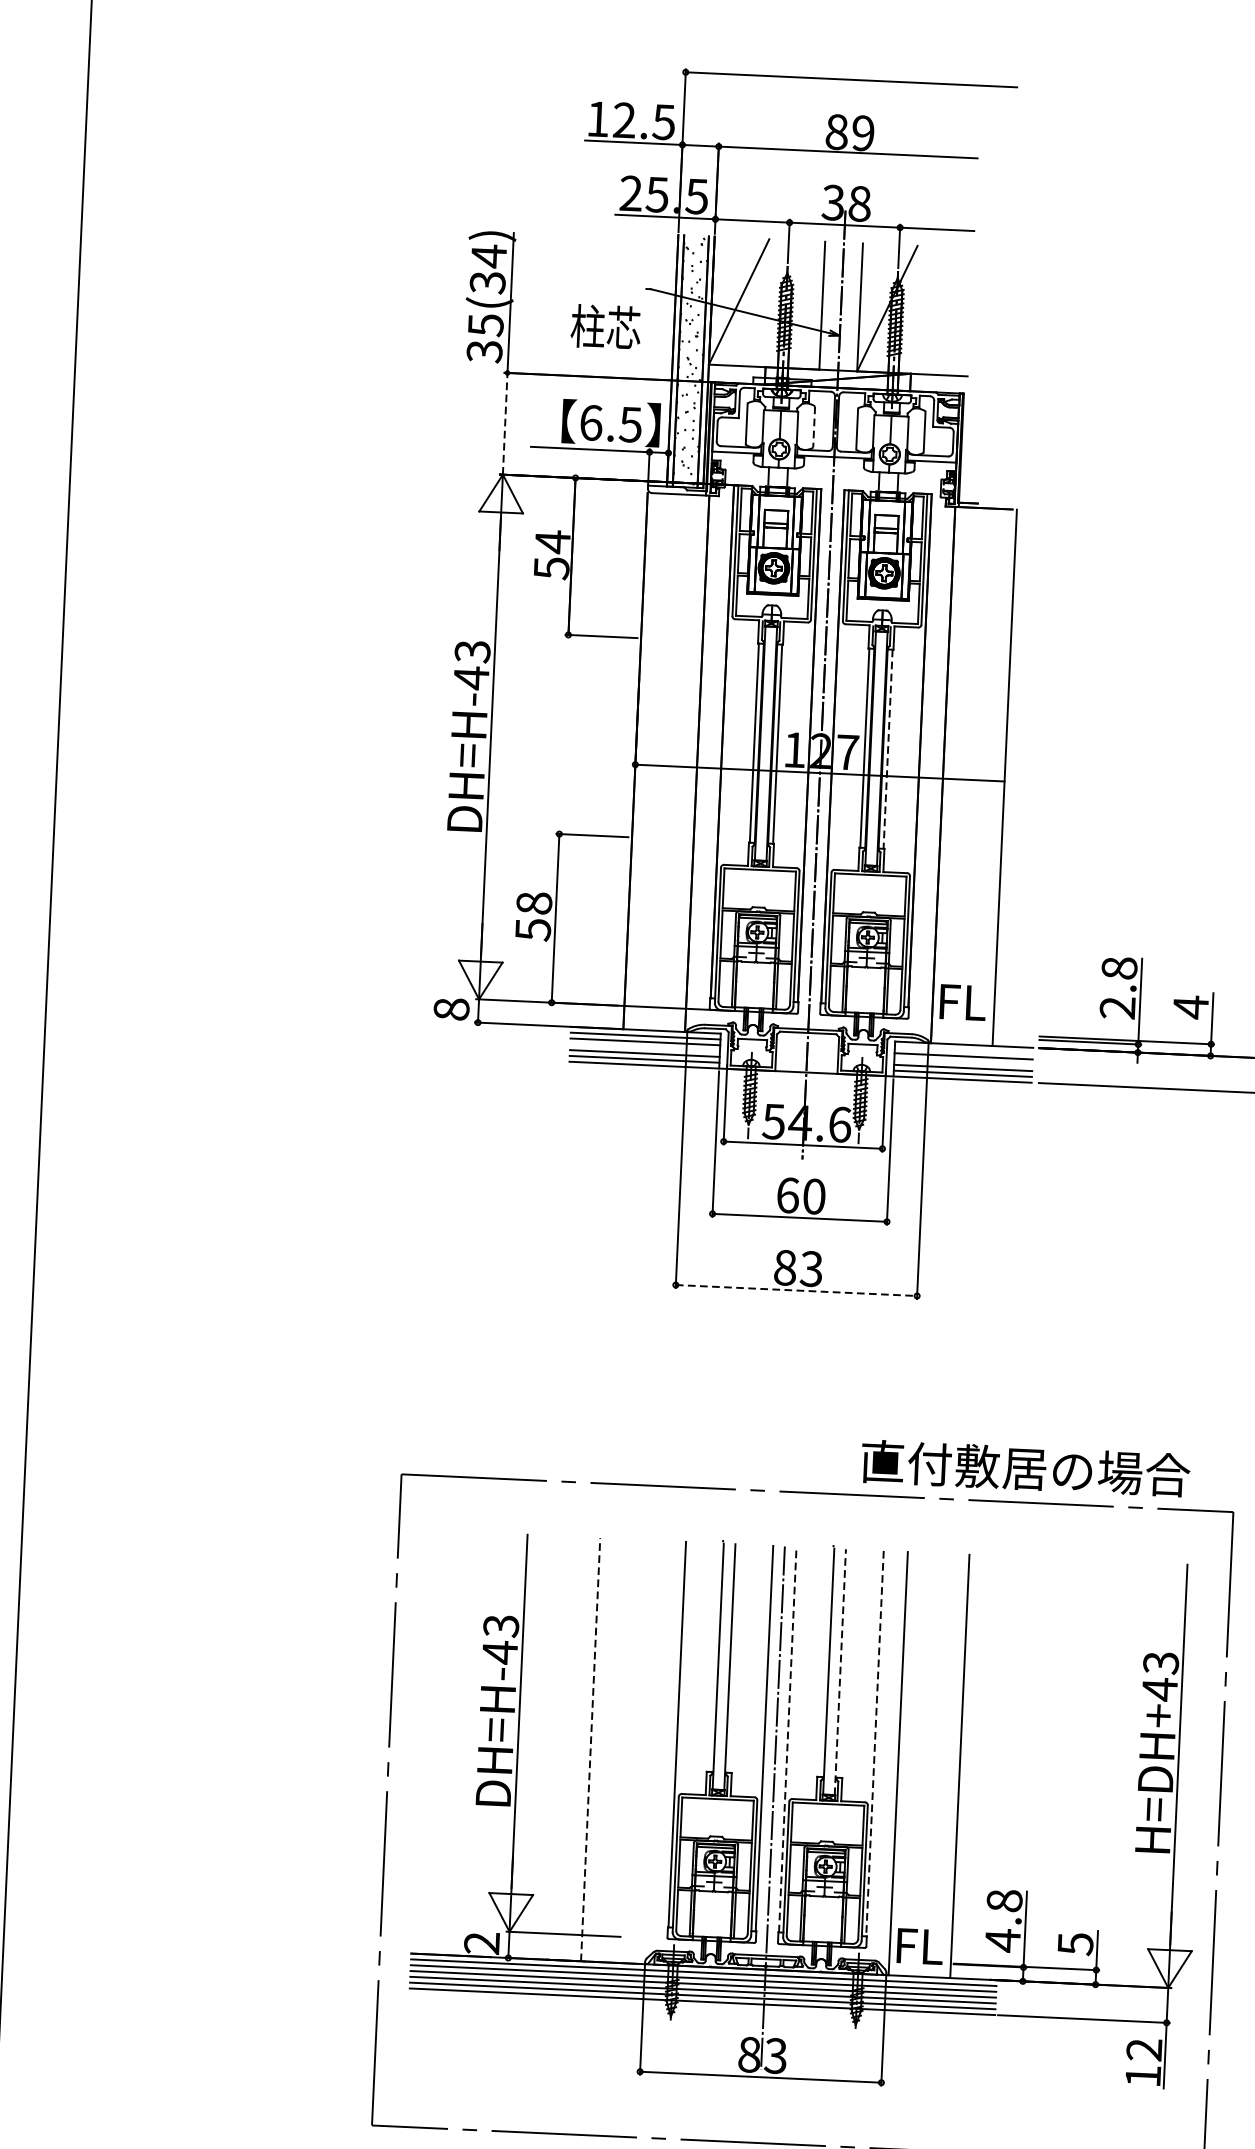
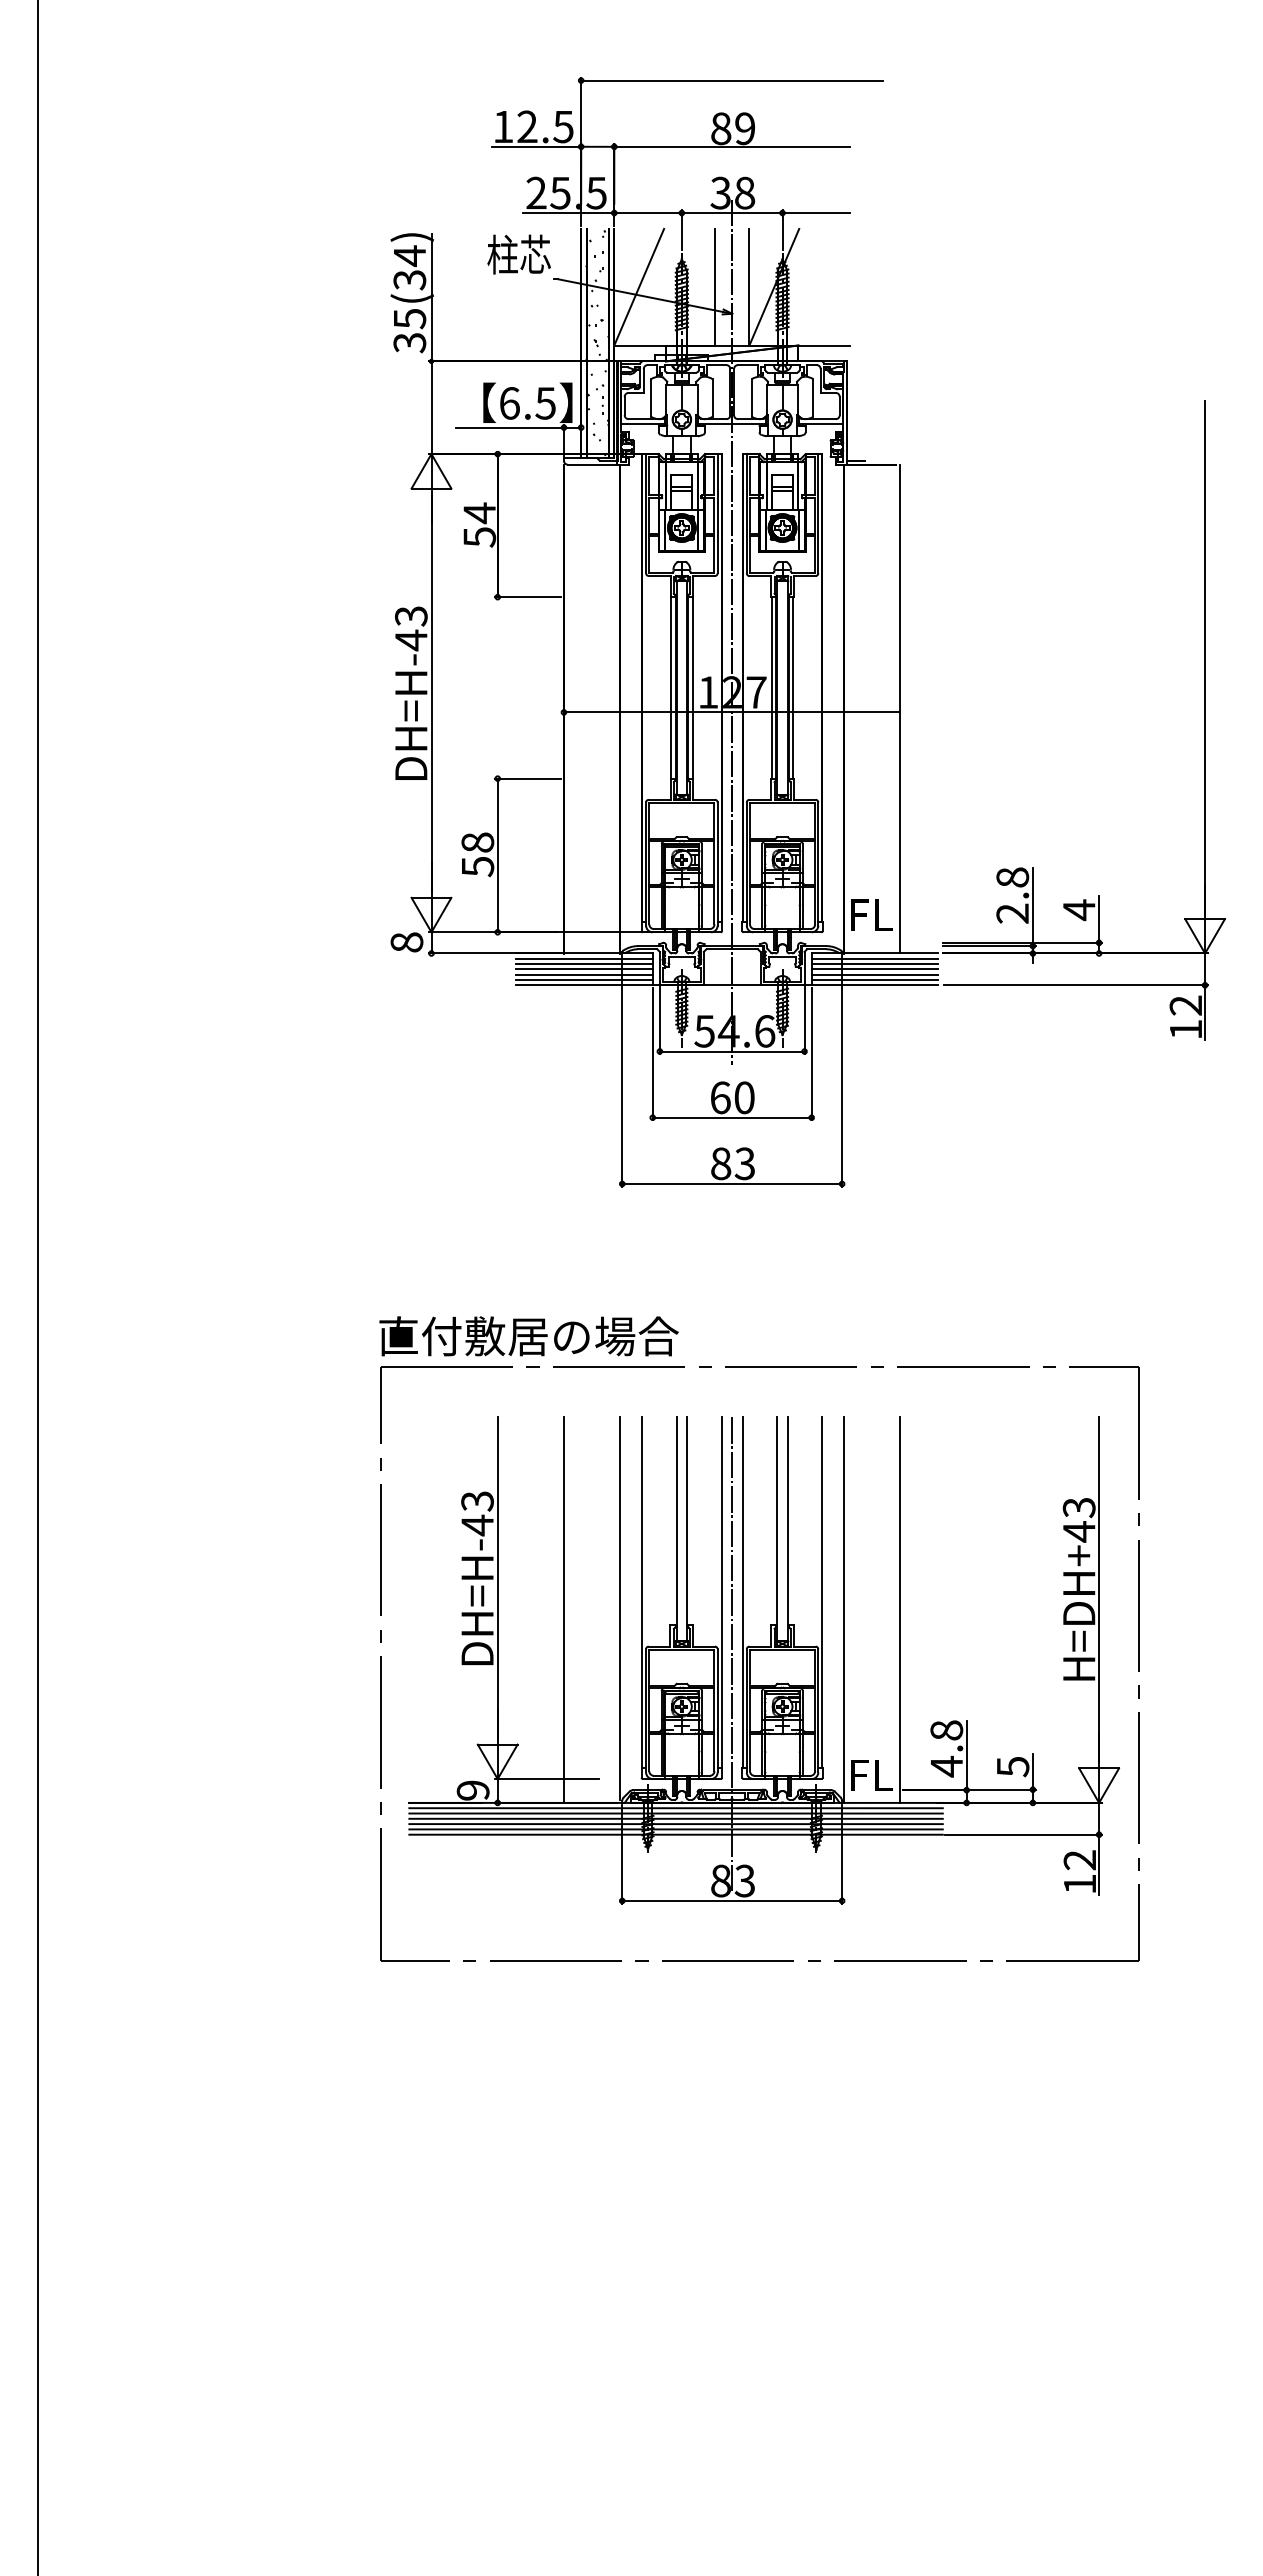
text: (605, 326) -> (518, 254), moved
line: (505, 423) -> (431, 407), dashed -> solid
line: (814, 426) -> (712, 397), dashed -> solid
line: (888, 748) -> (793, 687), dashed -> solid
line: (645, 1047) -> (584, 969), added
line: (963, 1050) -> (874, 958), added
line: (963, 1062) -> (874, 969), added
line: (796, 1290) -> (732, 1183), dashed -> solid
text: (1025, 1468) -> (528, 1336), moved
line: (839, 1671) -> (787, 1528), dashed -> solid
line: (787, 1739) -> (742, 1592), dashed -> solid
line: (875, 1743) -> (822, 1592), dashed -> solid
line: (590, 1750) -> (563, 1610), dashed -> solid
line: (652, 1750) -> (620, 1608), added
text: (482, 1943) -> (473, 1790), 2 -> 9

